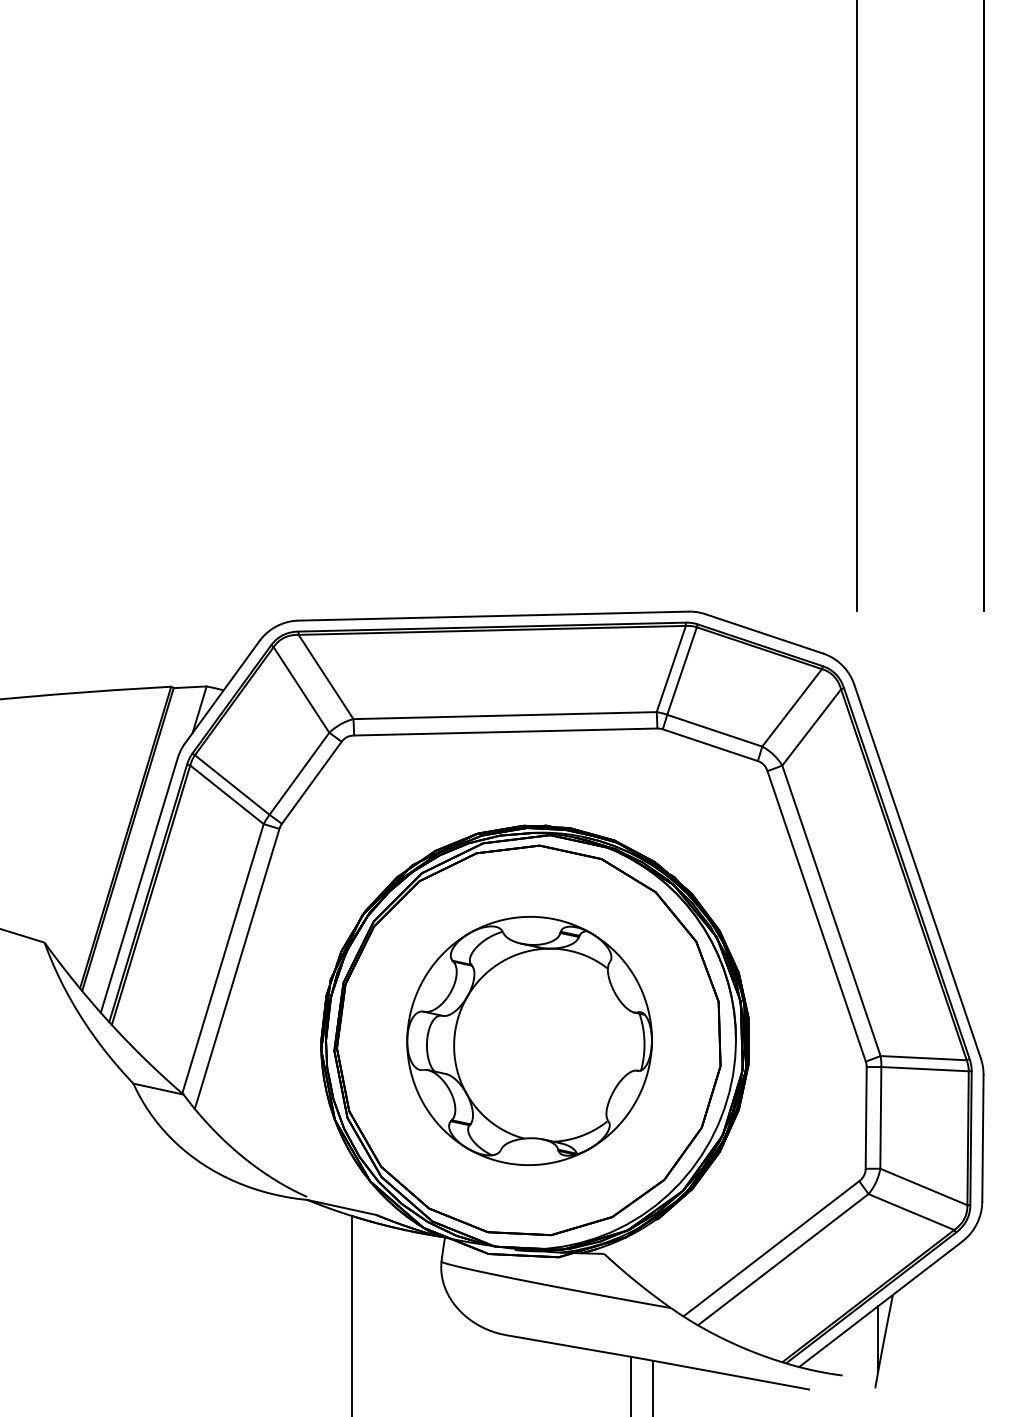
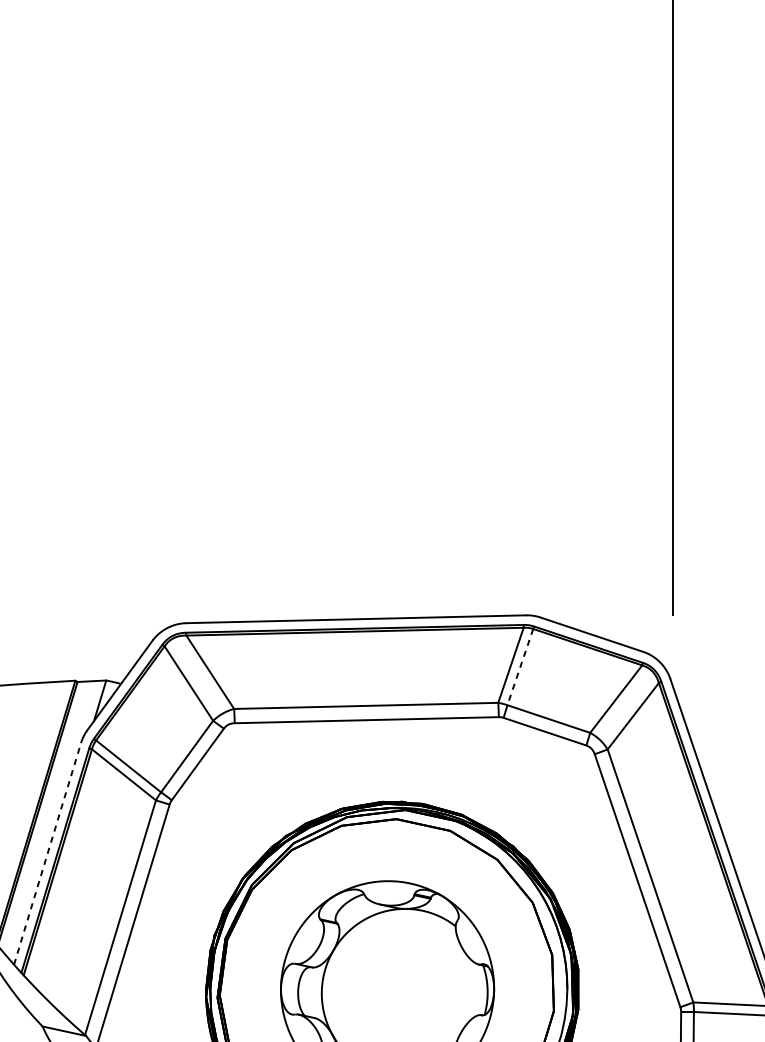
line: (681, 671) -> (519, 667), solid -> dashed
line: (139, 885) -> (47, 853), solid -> dashed

